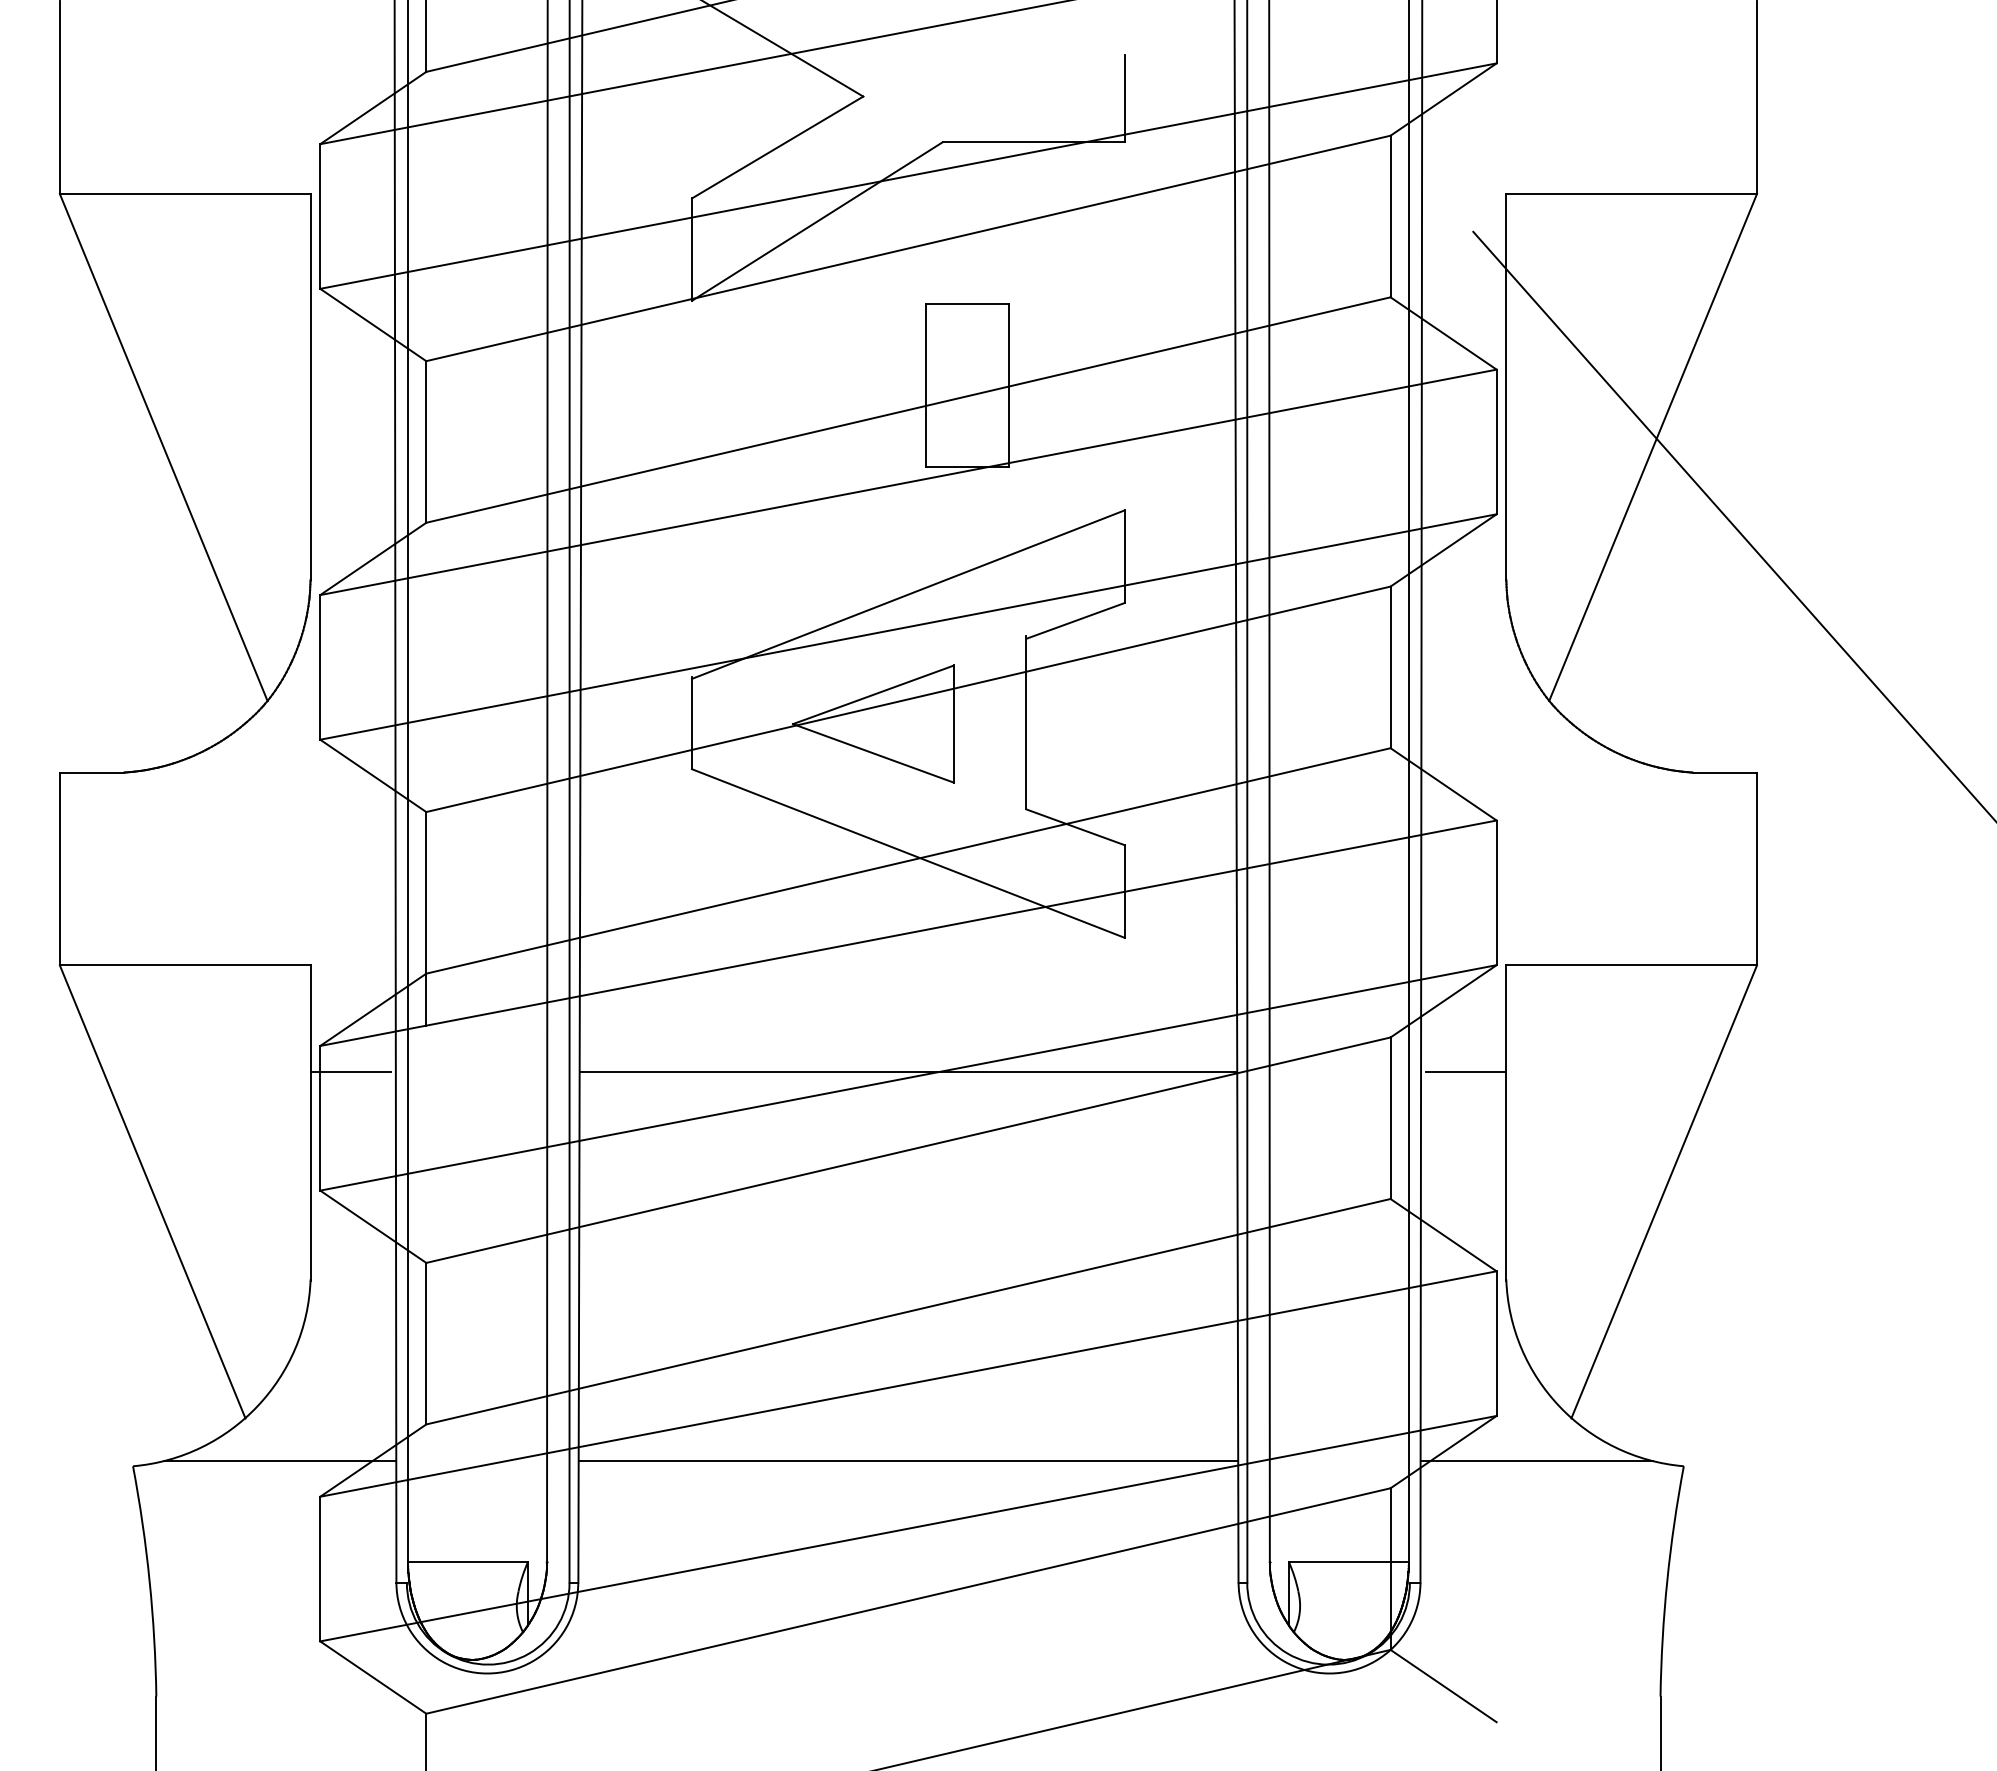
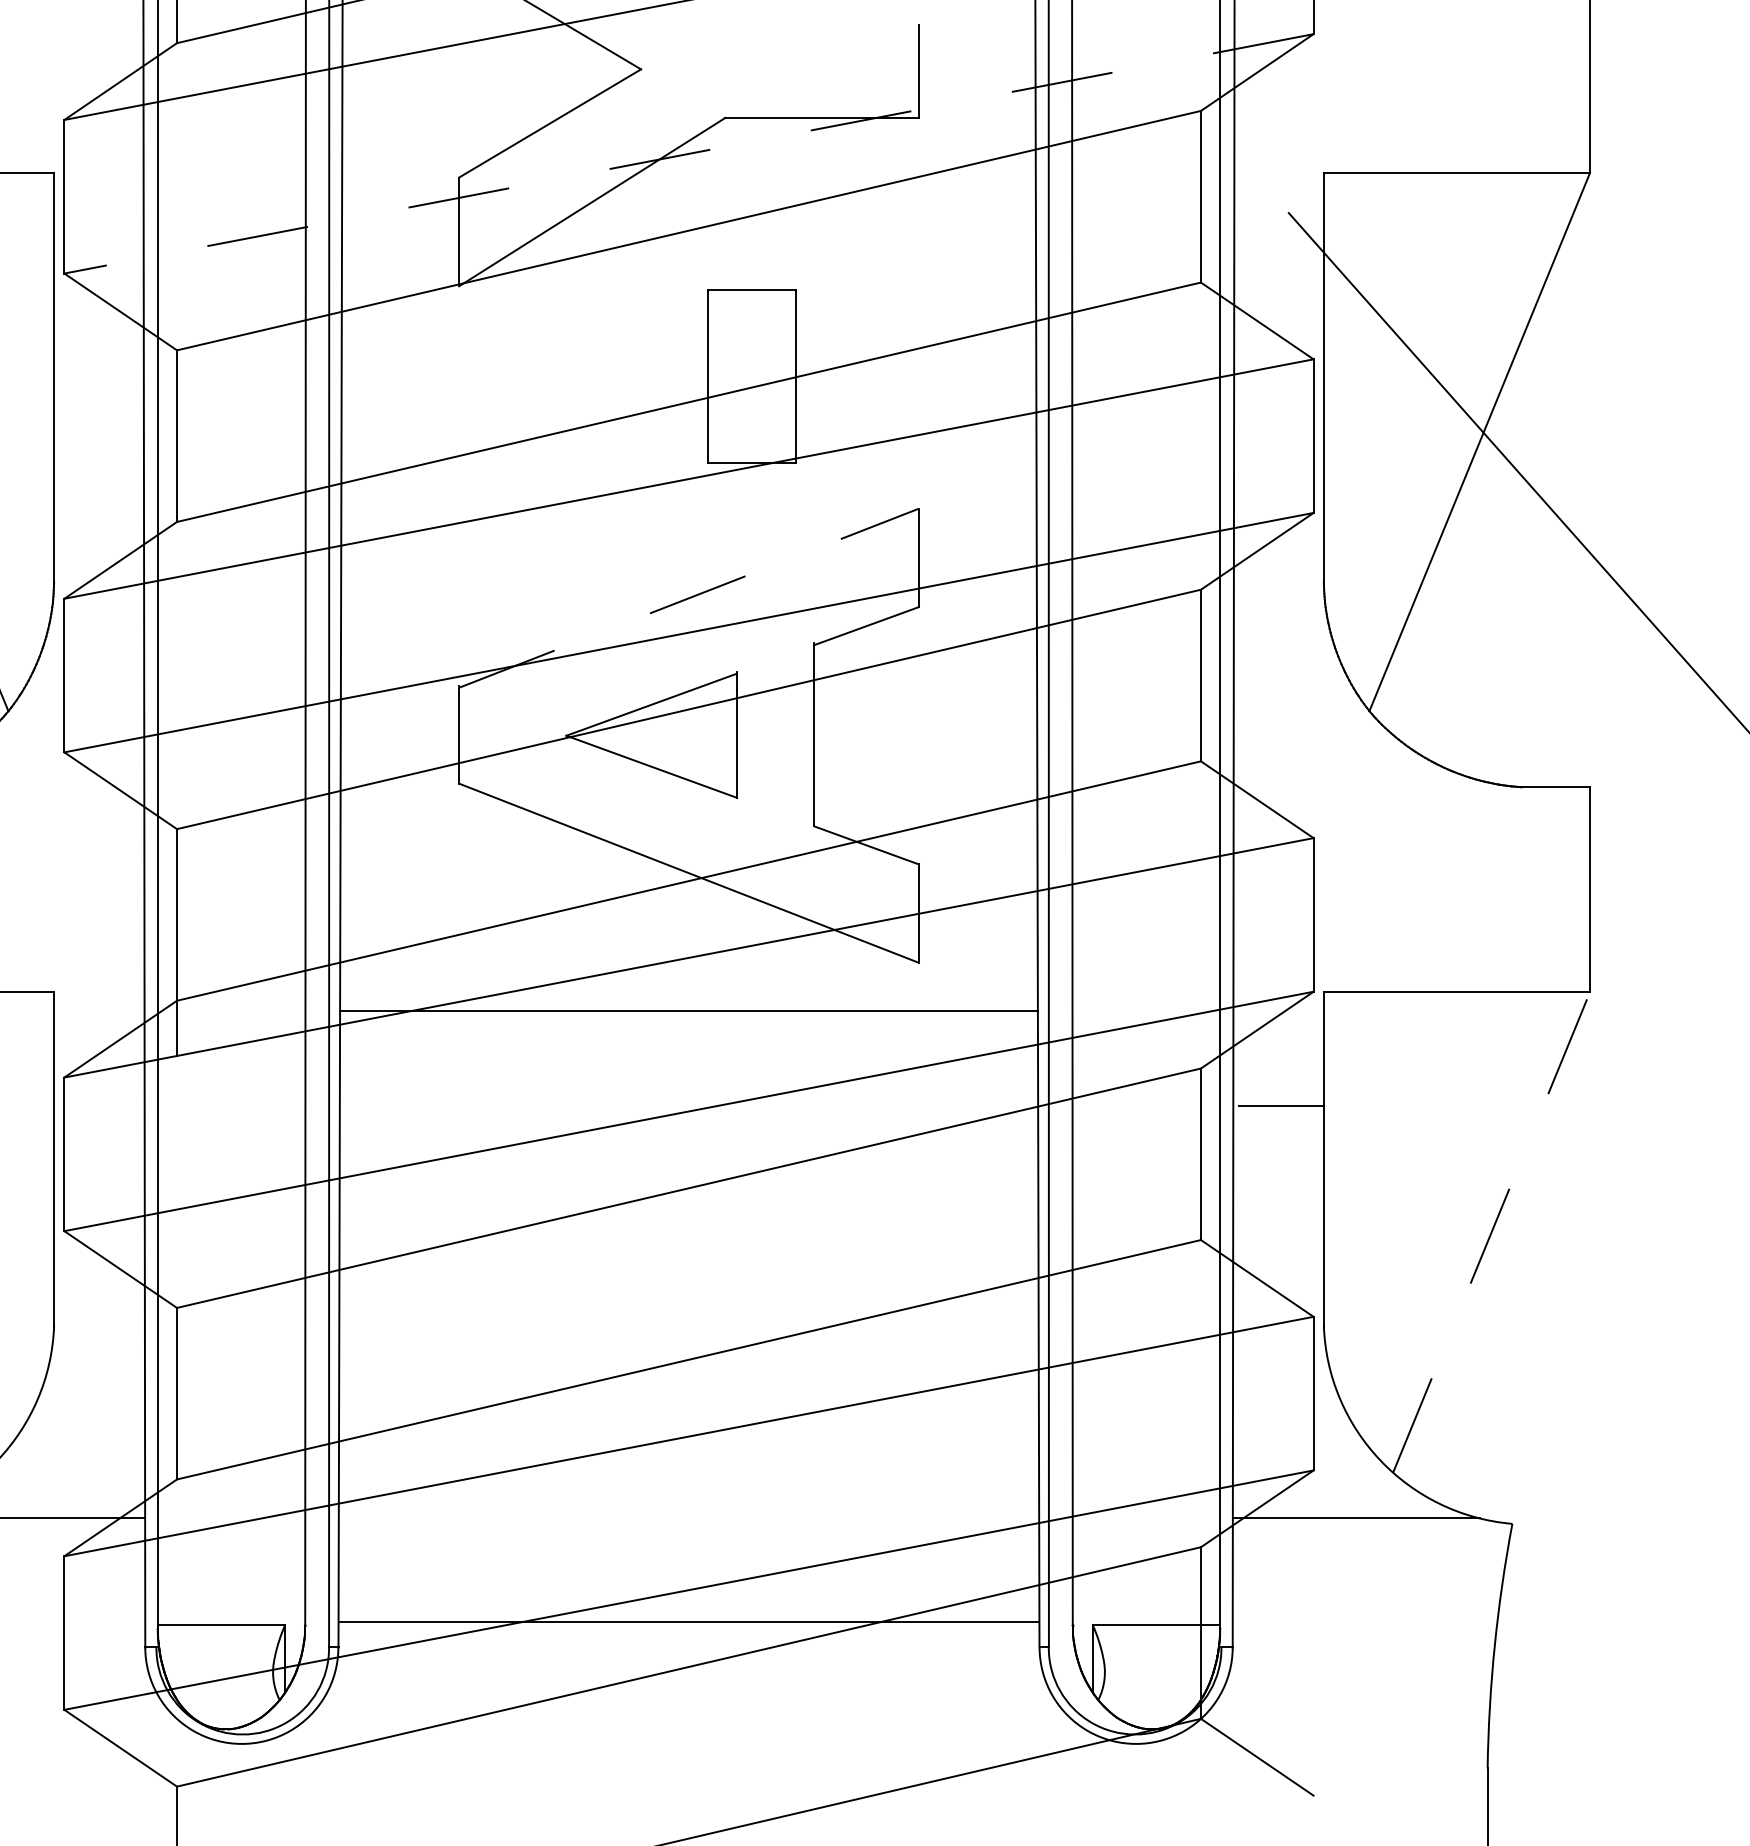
line: (908, 176) -> (689, 154), solid -> dashed
line: (908, 594) -> (689, 598), solid -> dashed
line: (350, 1072) -> (96, 1105), removed
line: (908, 1072) -> (689, 1011), moved
line: (1664, 1191) -> (1491, 1232), solid -> dashed
line: (908, 1461) -> (689, 1622), moved

